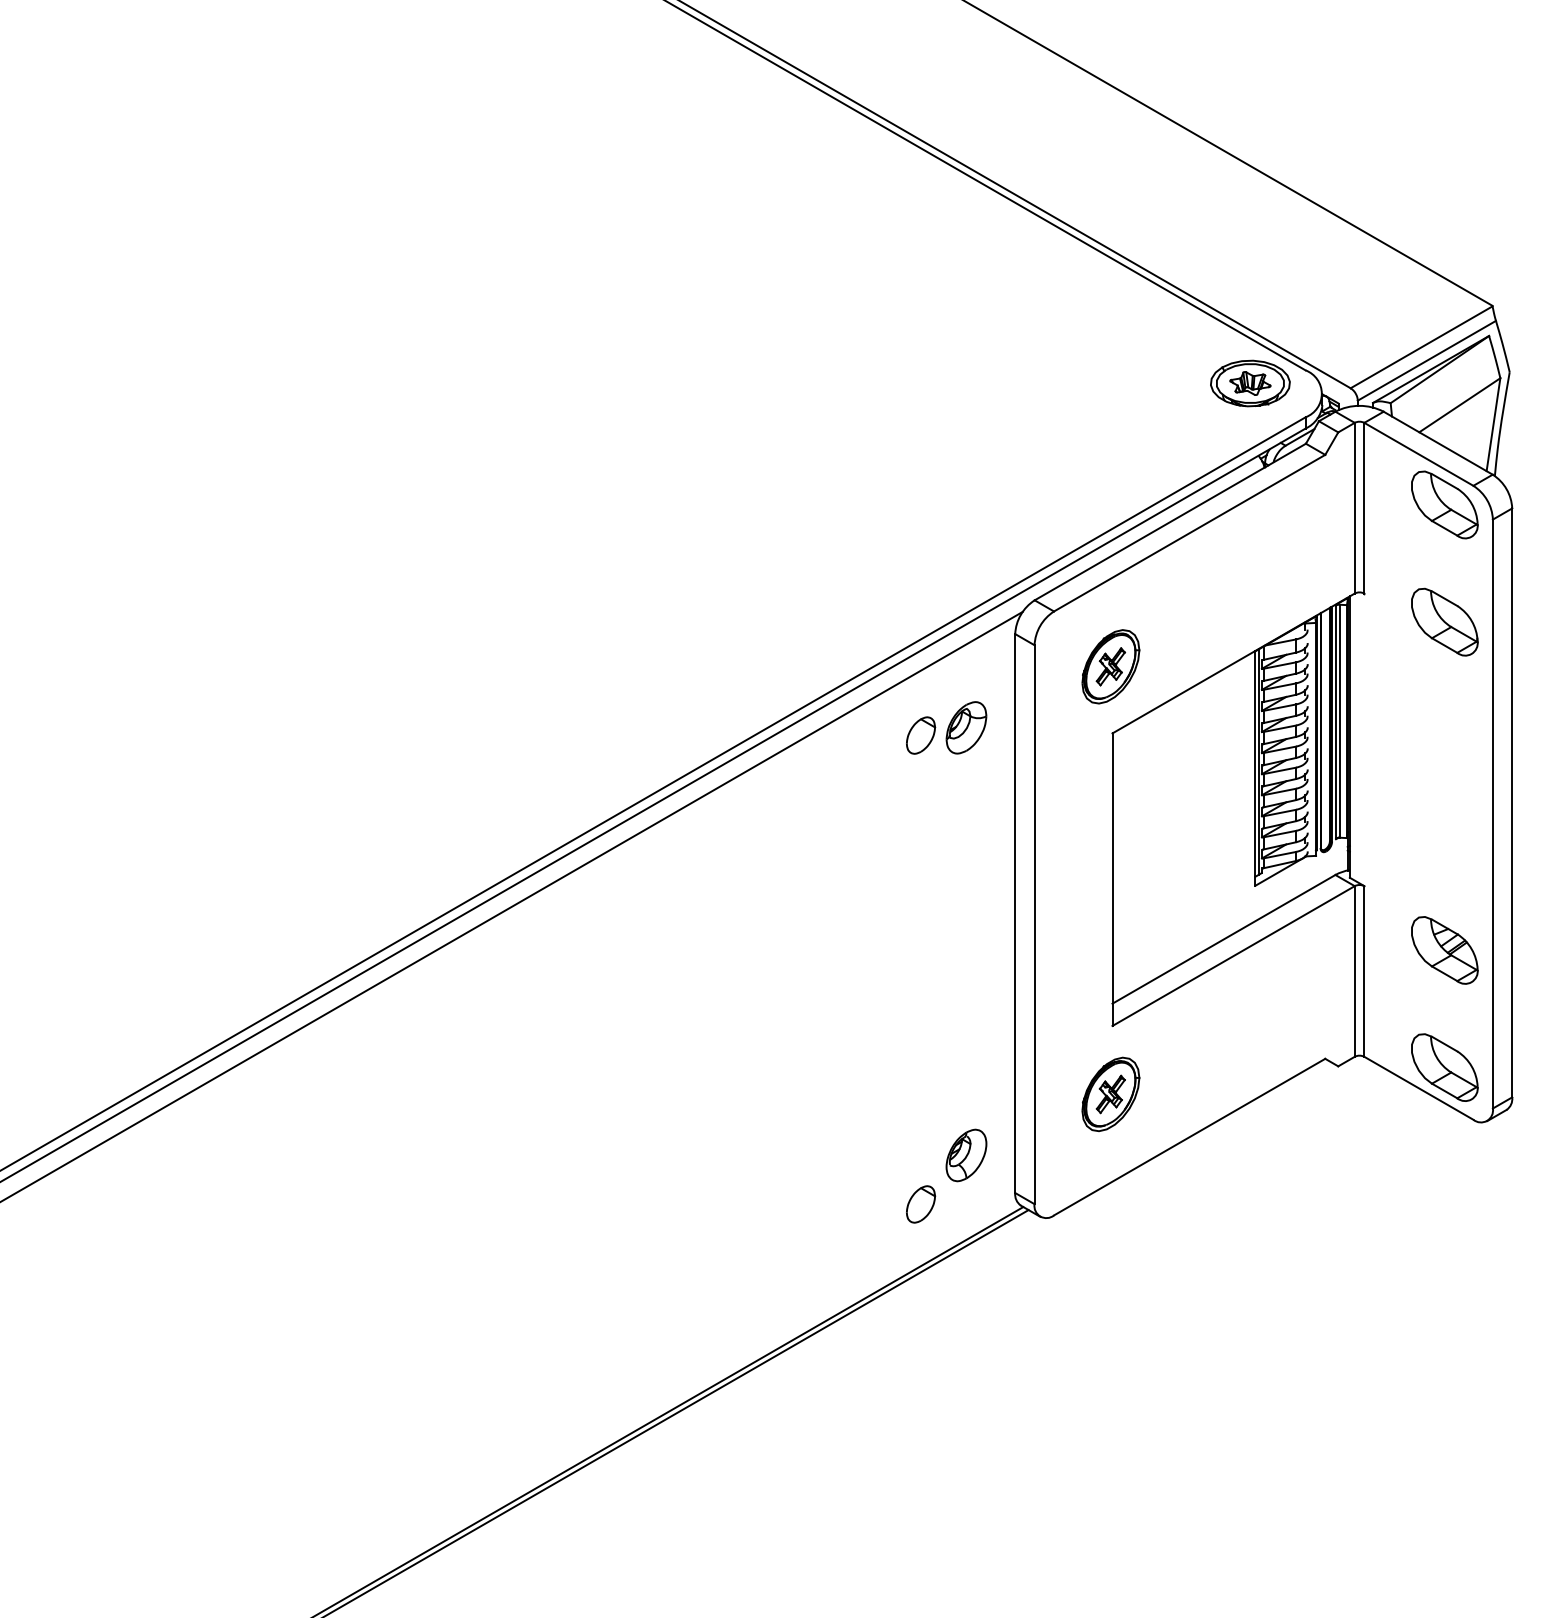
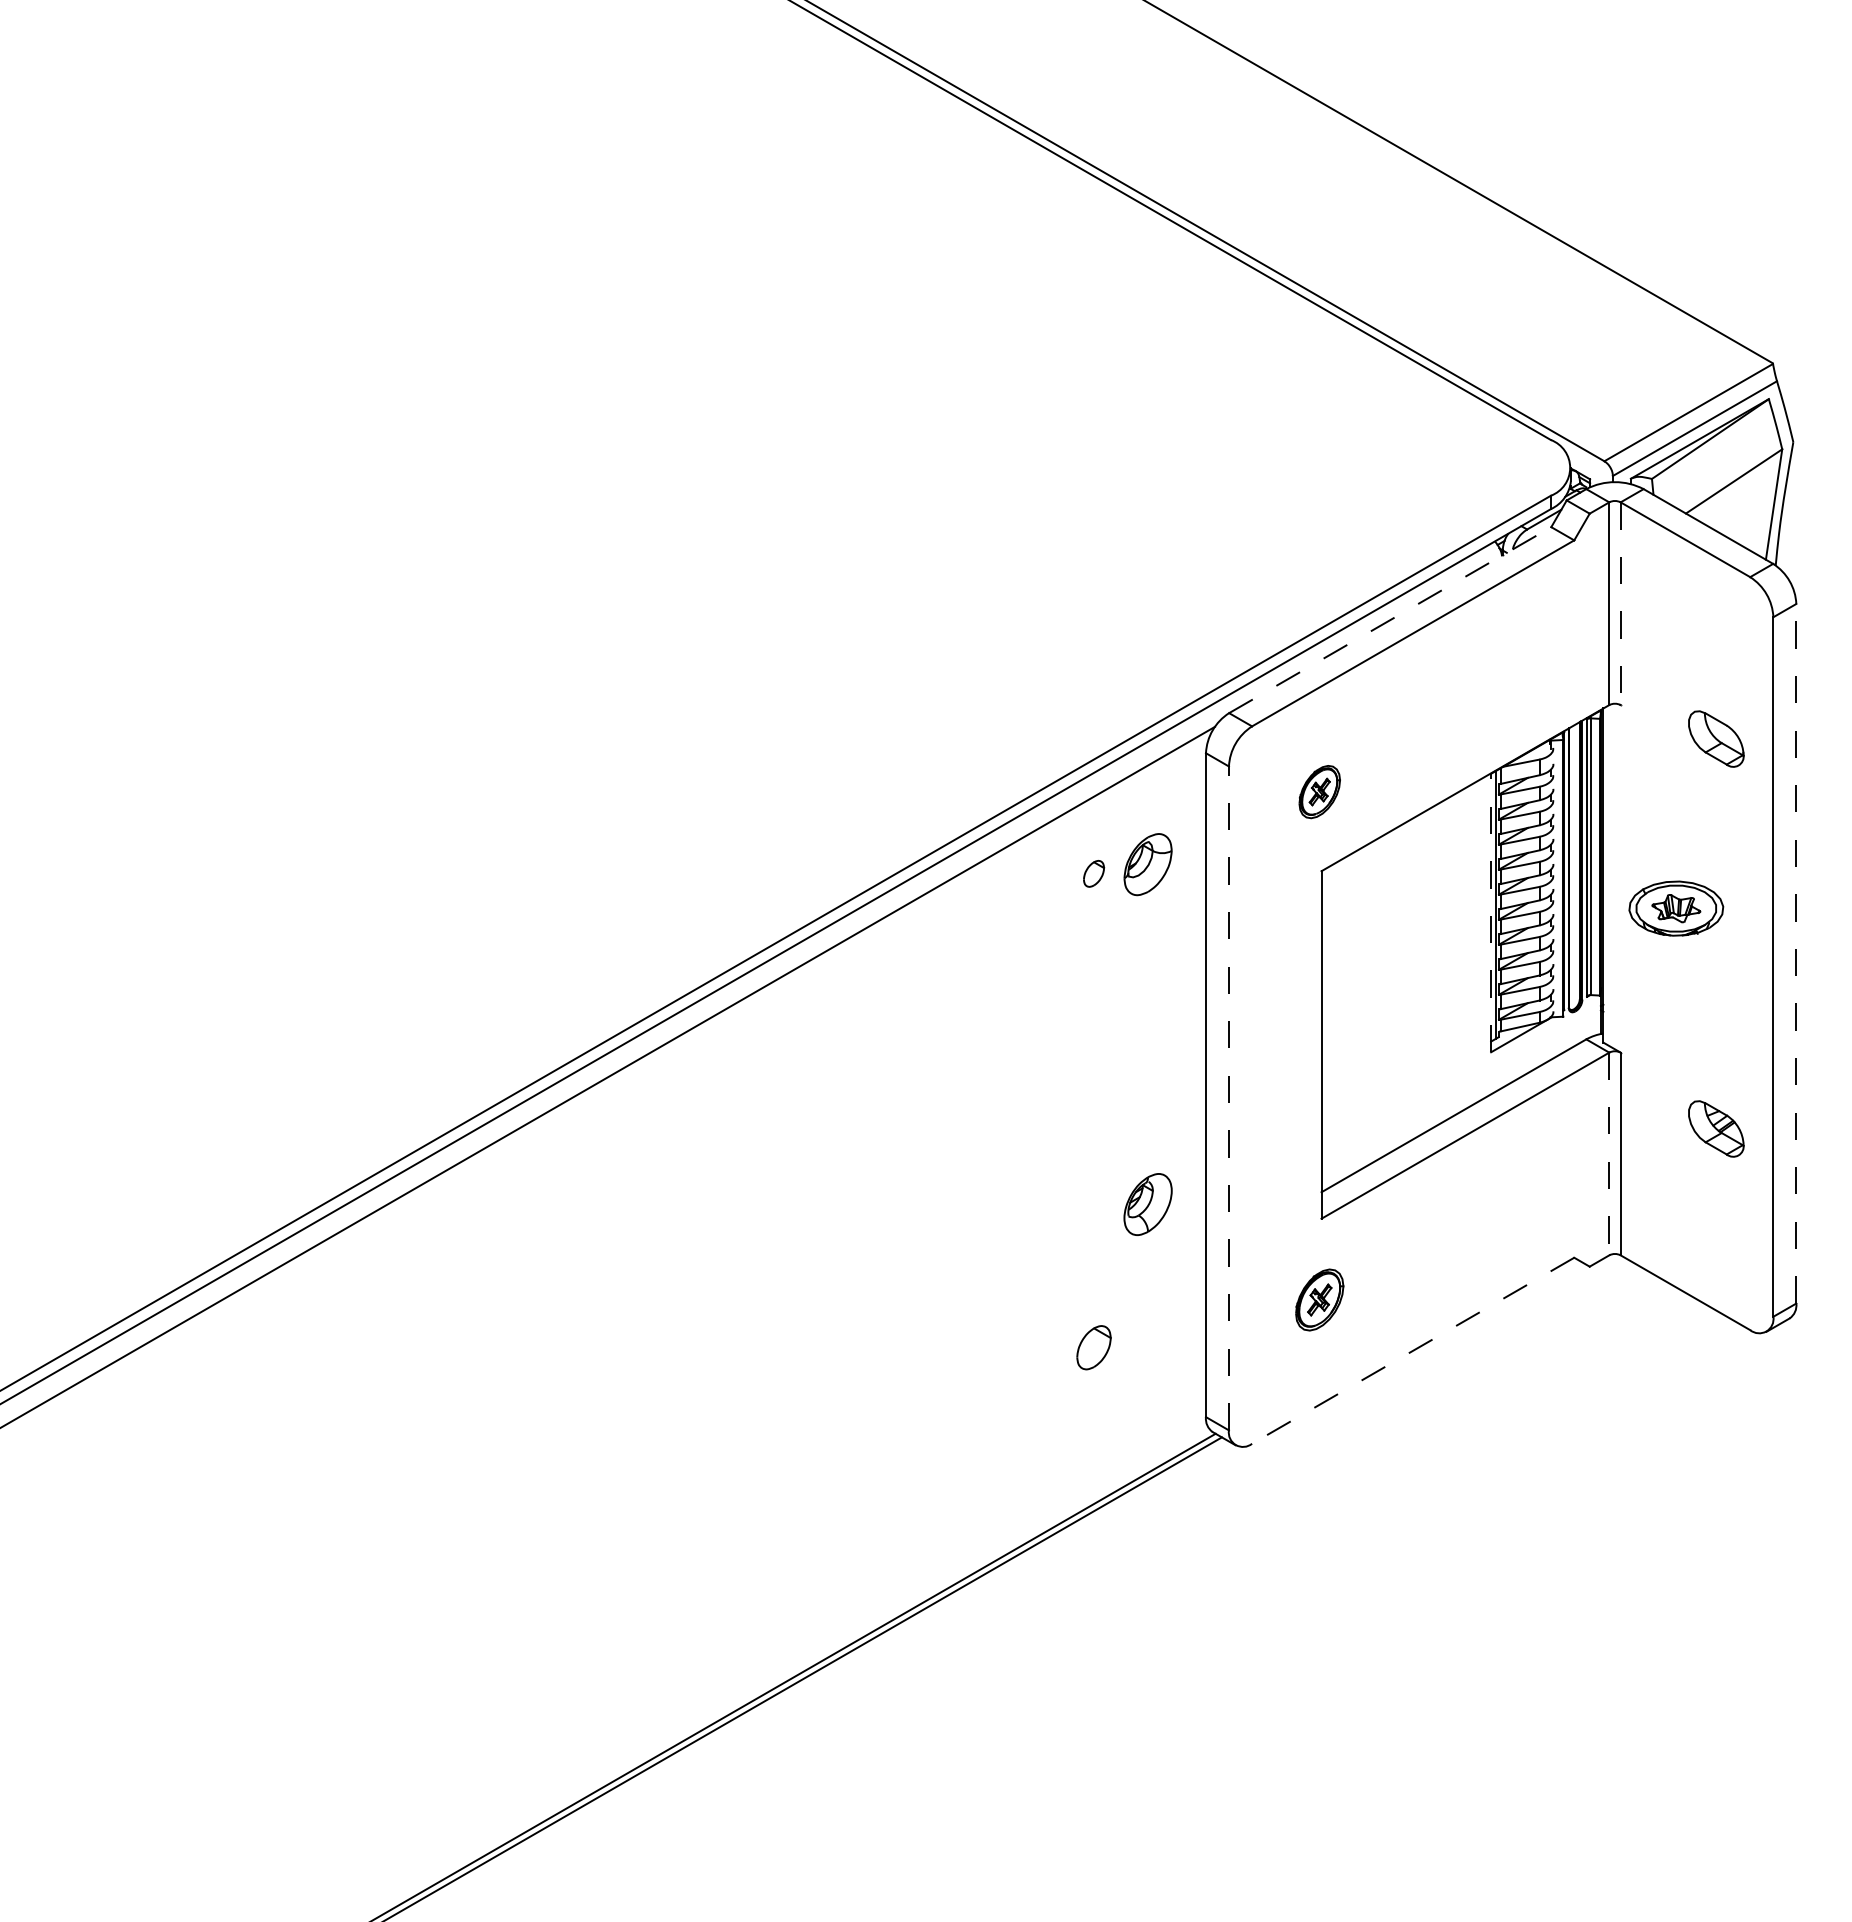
part: (1250, 383) -> (1676, 908), moved
part: (1445, 504) -> (1716, 599), removed
line: (1364, 508) -> (1620, 604), solid -> dashed
line: (1170, 521) -> (1390, 619), solid -> dashed
part: (1445, 621) -> (1716, 738), size x0.7
part: (1110, 666) -> (1319, 791), size x0.6
part: (920, 735) -> (1093, 873), size x0.6
line: (1255, 768) -> (1491, 912), solid -> dashed
line: (1512, 802) -> (1796, 953), solid -> dashed
line: (1034, 924) -> (1228, 1098), solid -> dashed
part: (1445, 950) -> (1716, 1128), size x0.7
line: (1354, 971) -> (1609, 1154), solid -> dashed
part: (1445, 1067) -> (1716, 1267), removed
part: (1110, 1093) -> (1319, 1299), size x0.7
line: (1189, 1136) -> (1413, 1350), solid -> dashed
part: (965, 1155) -> (1147, 1204), moved
part: (920, 1204) -> (1093, 1347), moved

